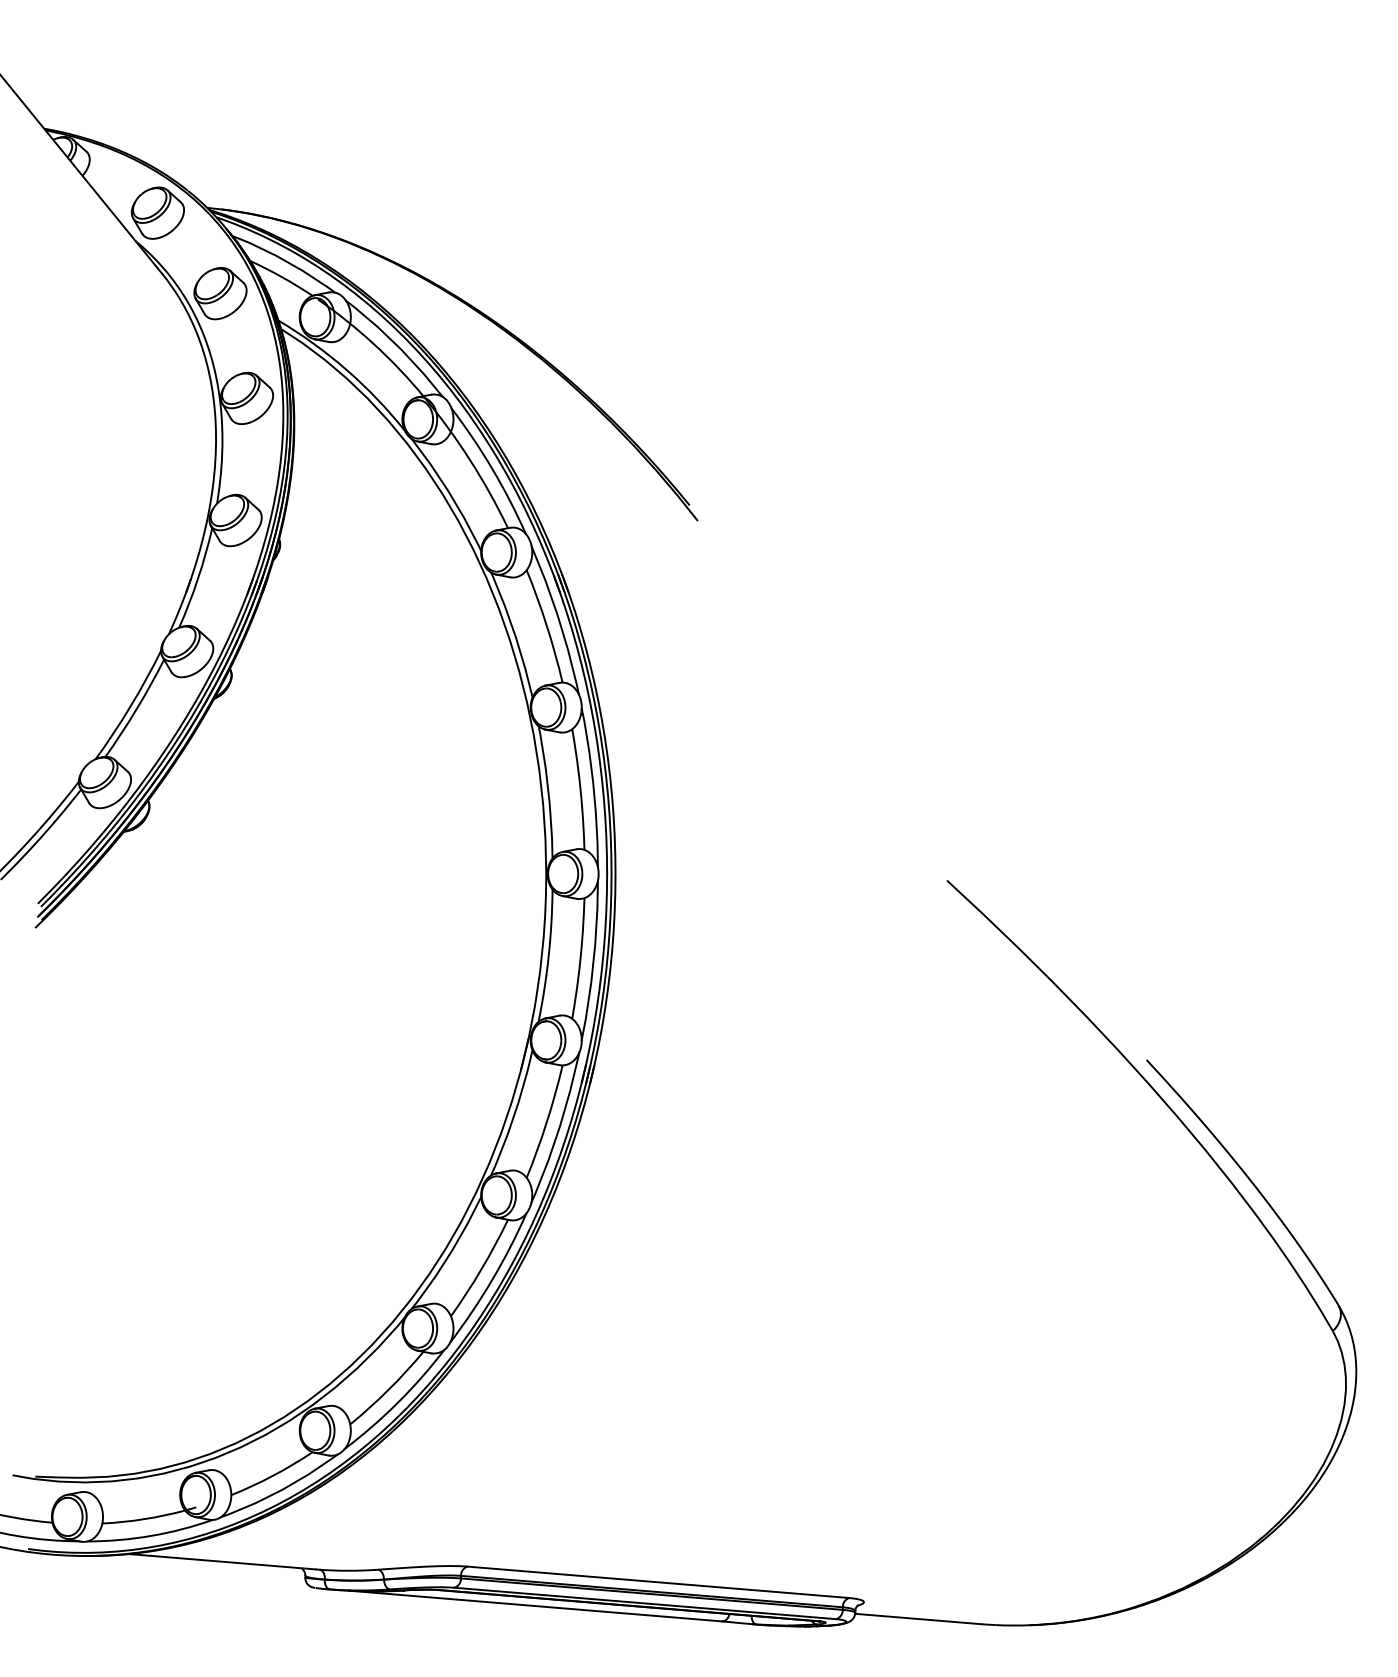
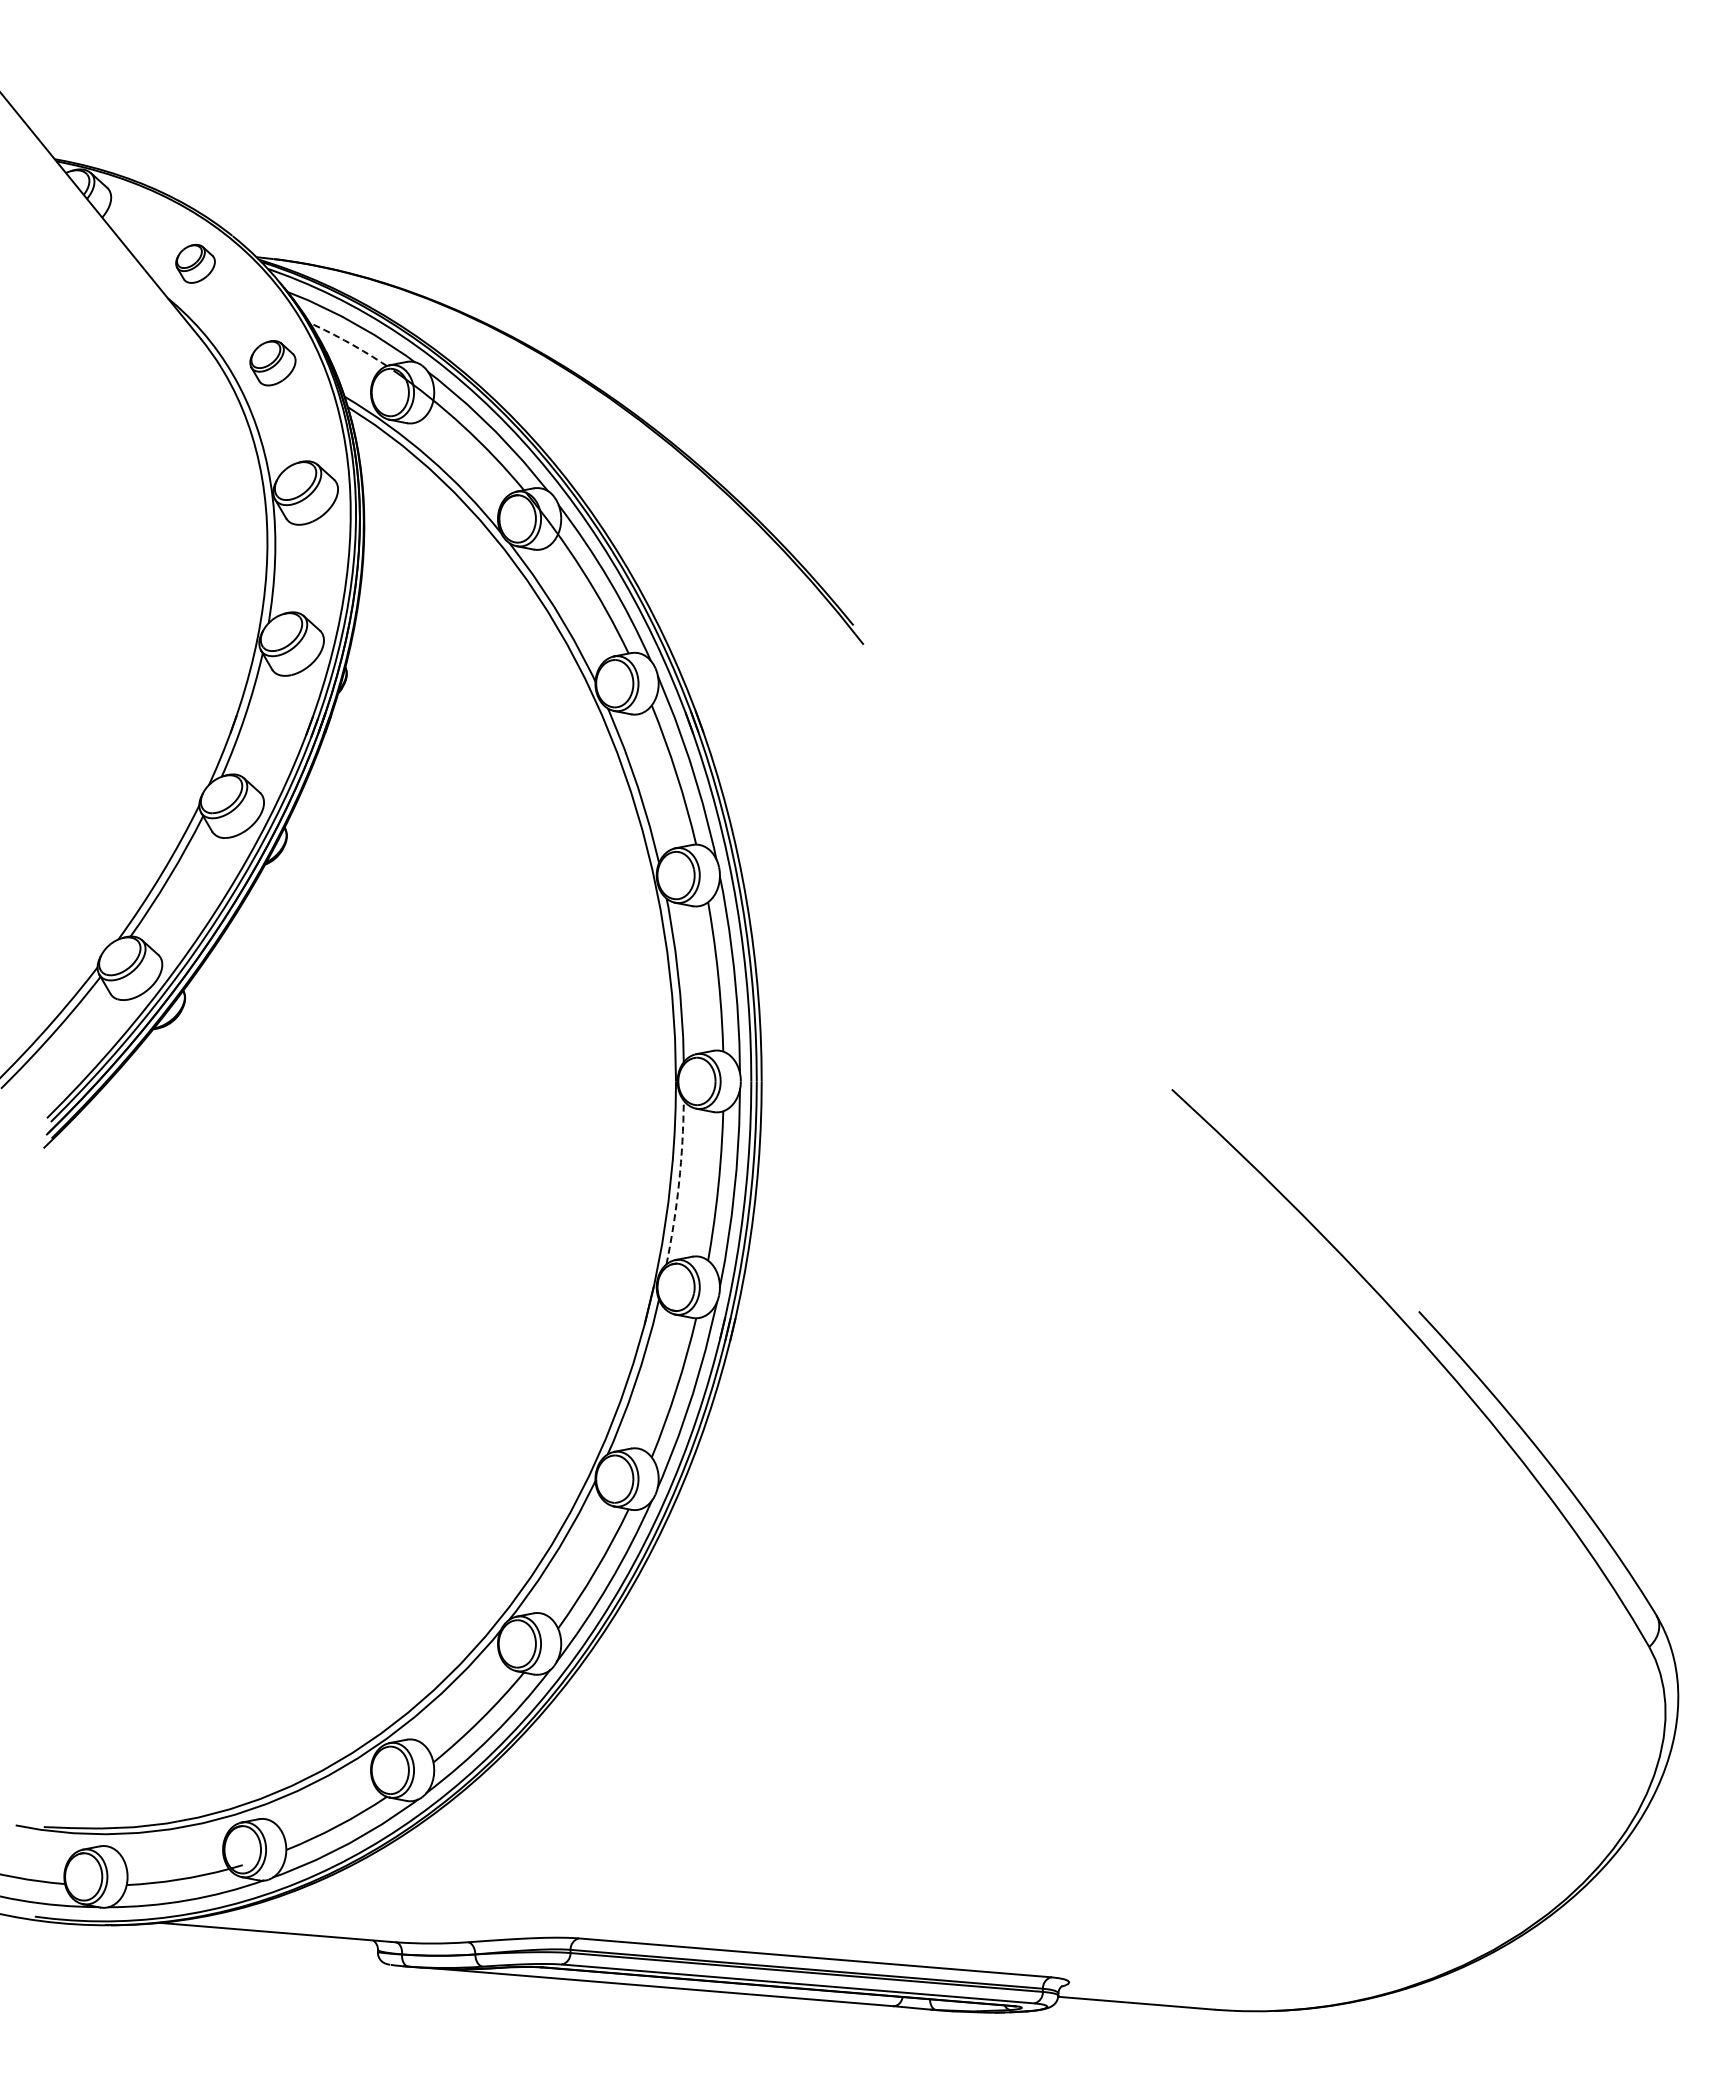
part: (157, 212) -> (195, 263), size x0.6
arc: (282, 276) -> (349, 342), solid -> dashed
part: (220, 292) -> (272, 362), size x0.7
arc: (549, 955) -> (679, 1182), solid -> dashed

